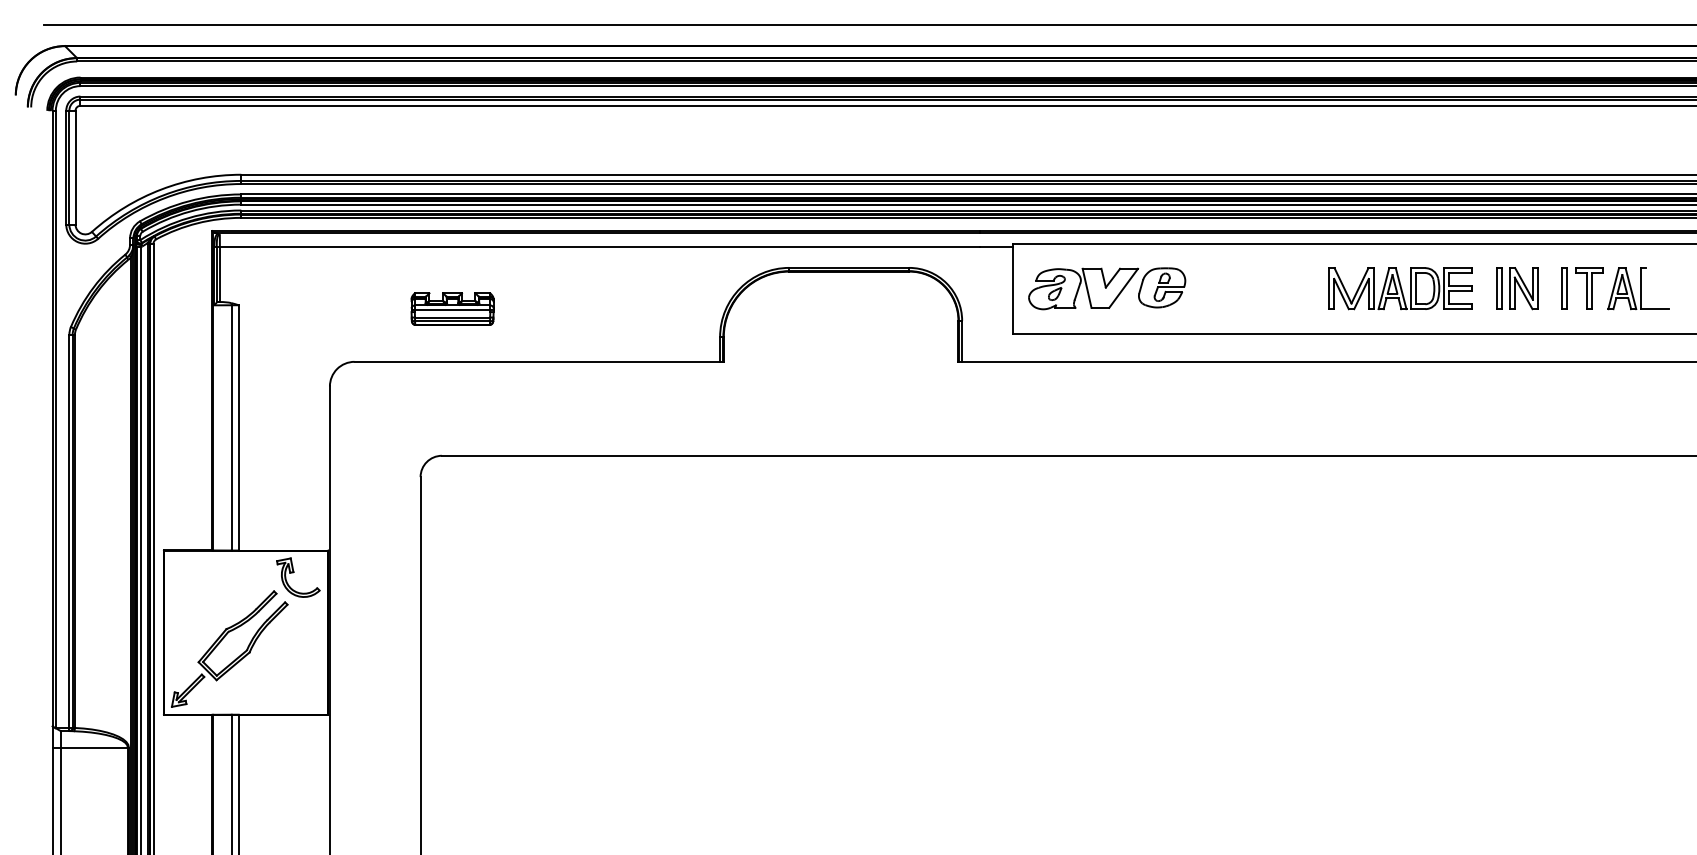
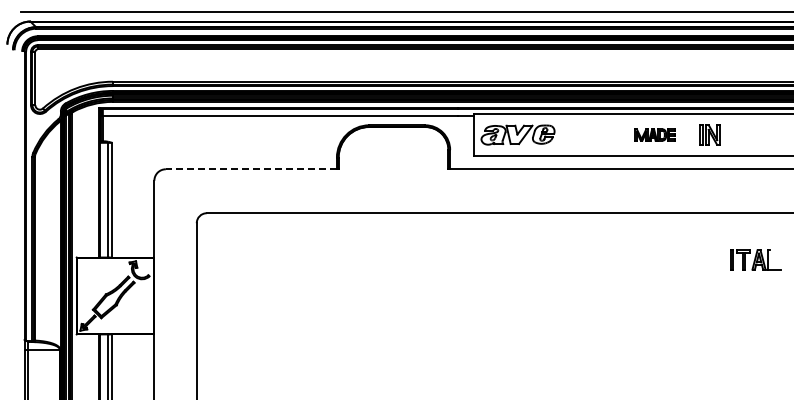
part: (1400, 287) -> (655, 134), size x0.6
part: (1614, 287) -> (755, 259), moved
part: (452, 308) -> (211, 144), removed
line: (537, 362) -> (251, 169), solid -> dashed

